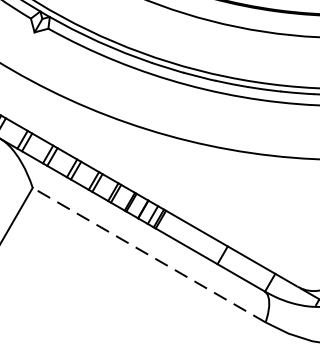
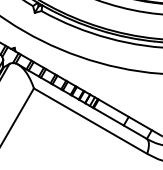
line: (149, 253) -> (90, 120), dashed -> solid

